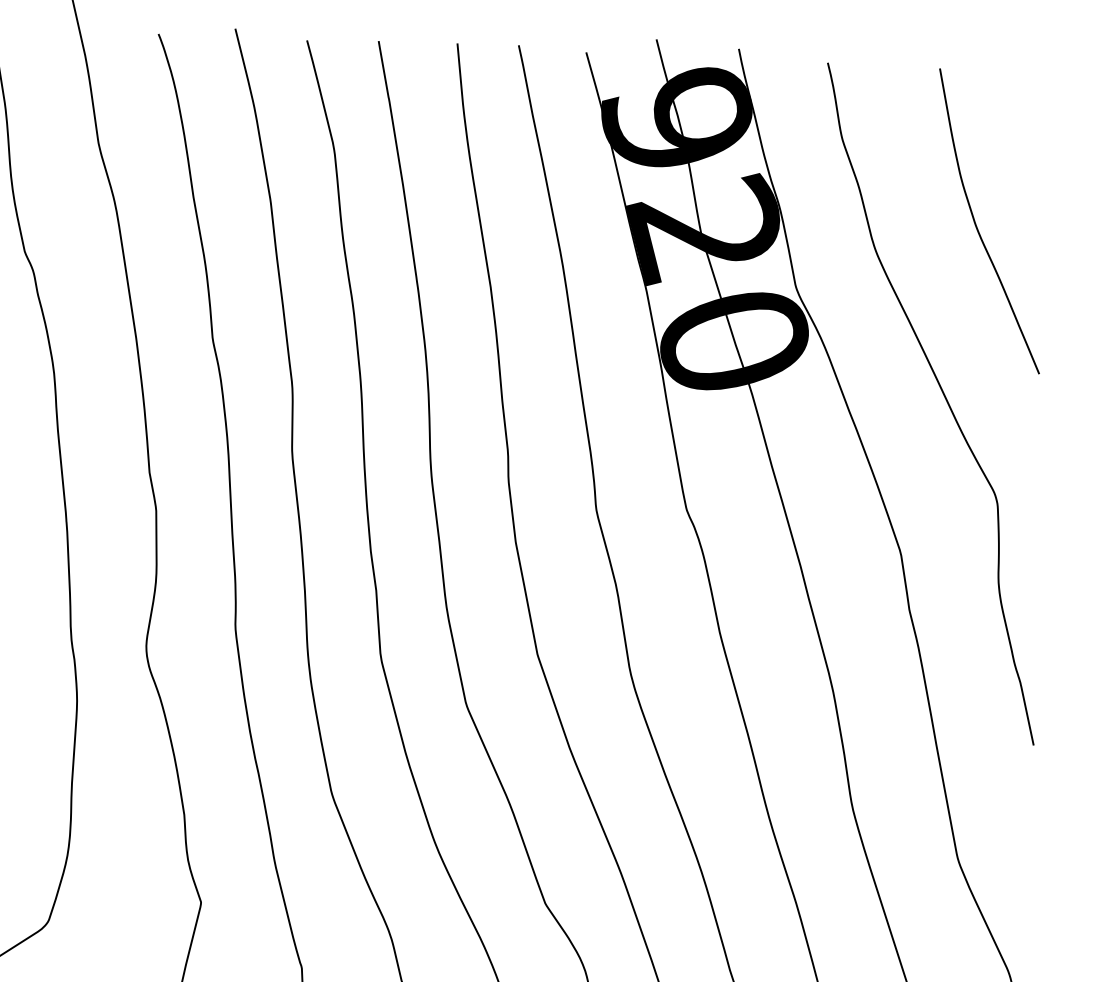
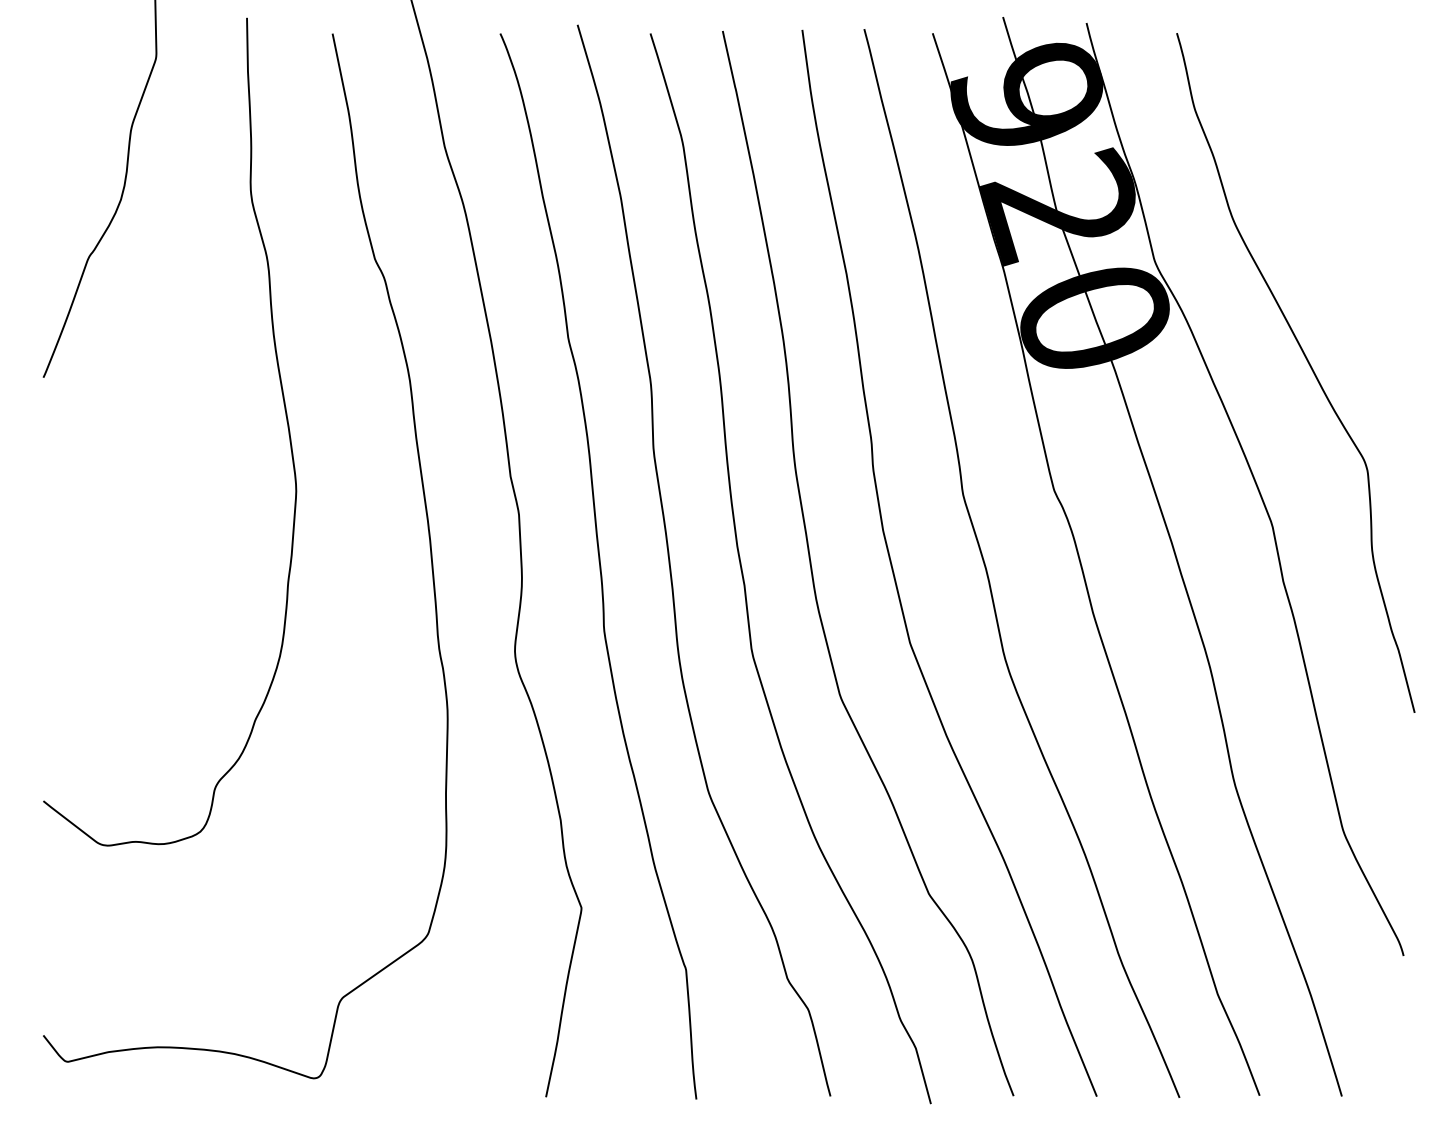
curve: (977, 227) -> (1335, 192), removed

